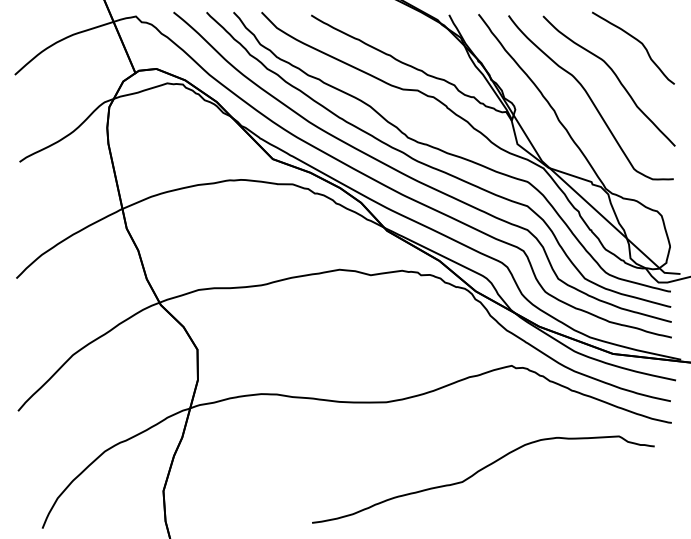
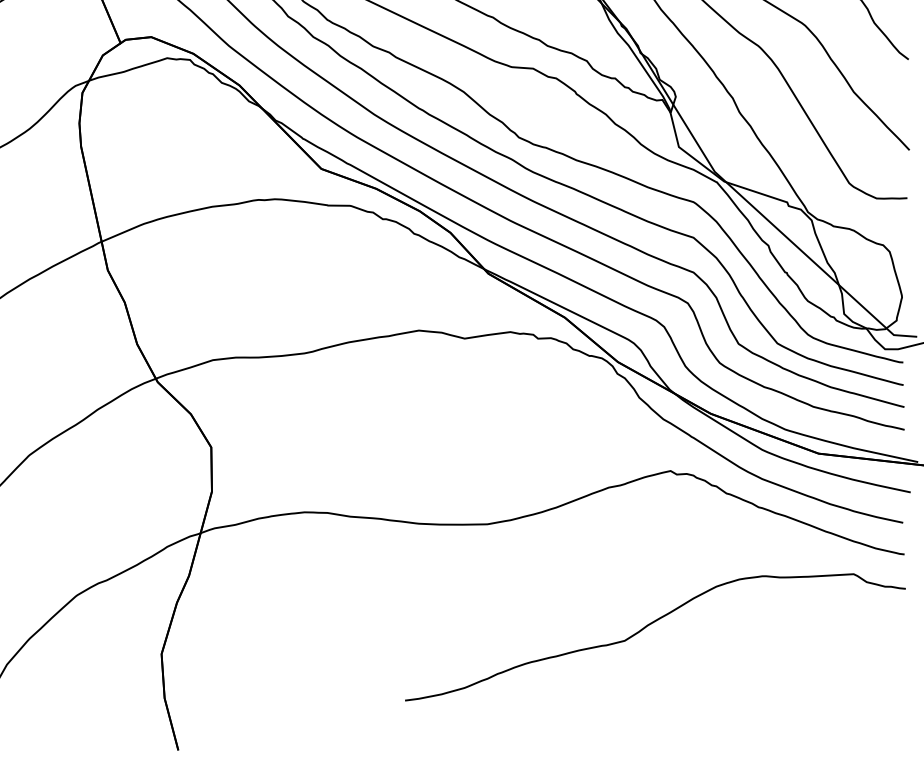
curve: (477, 473) -> (646, 628), moved

